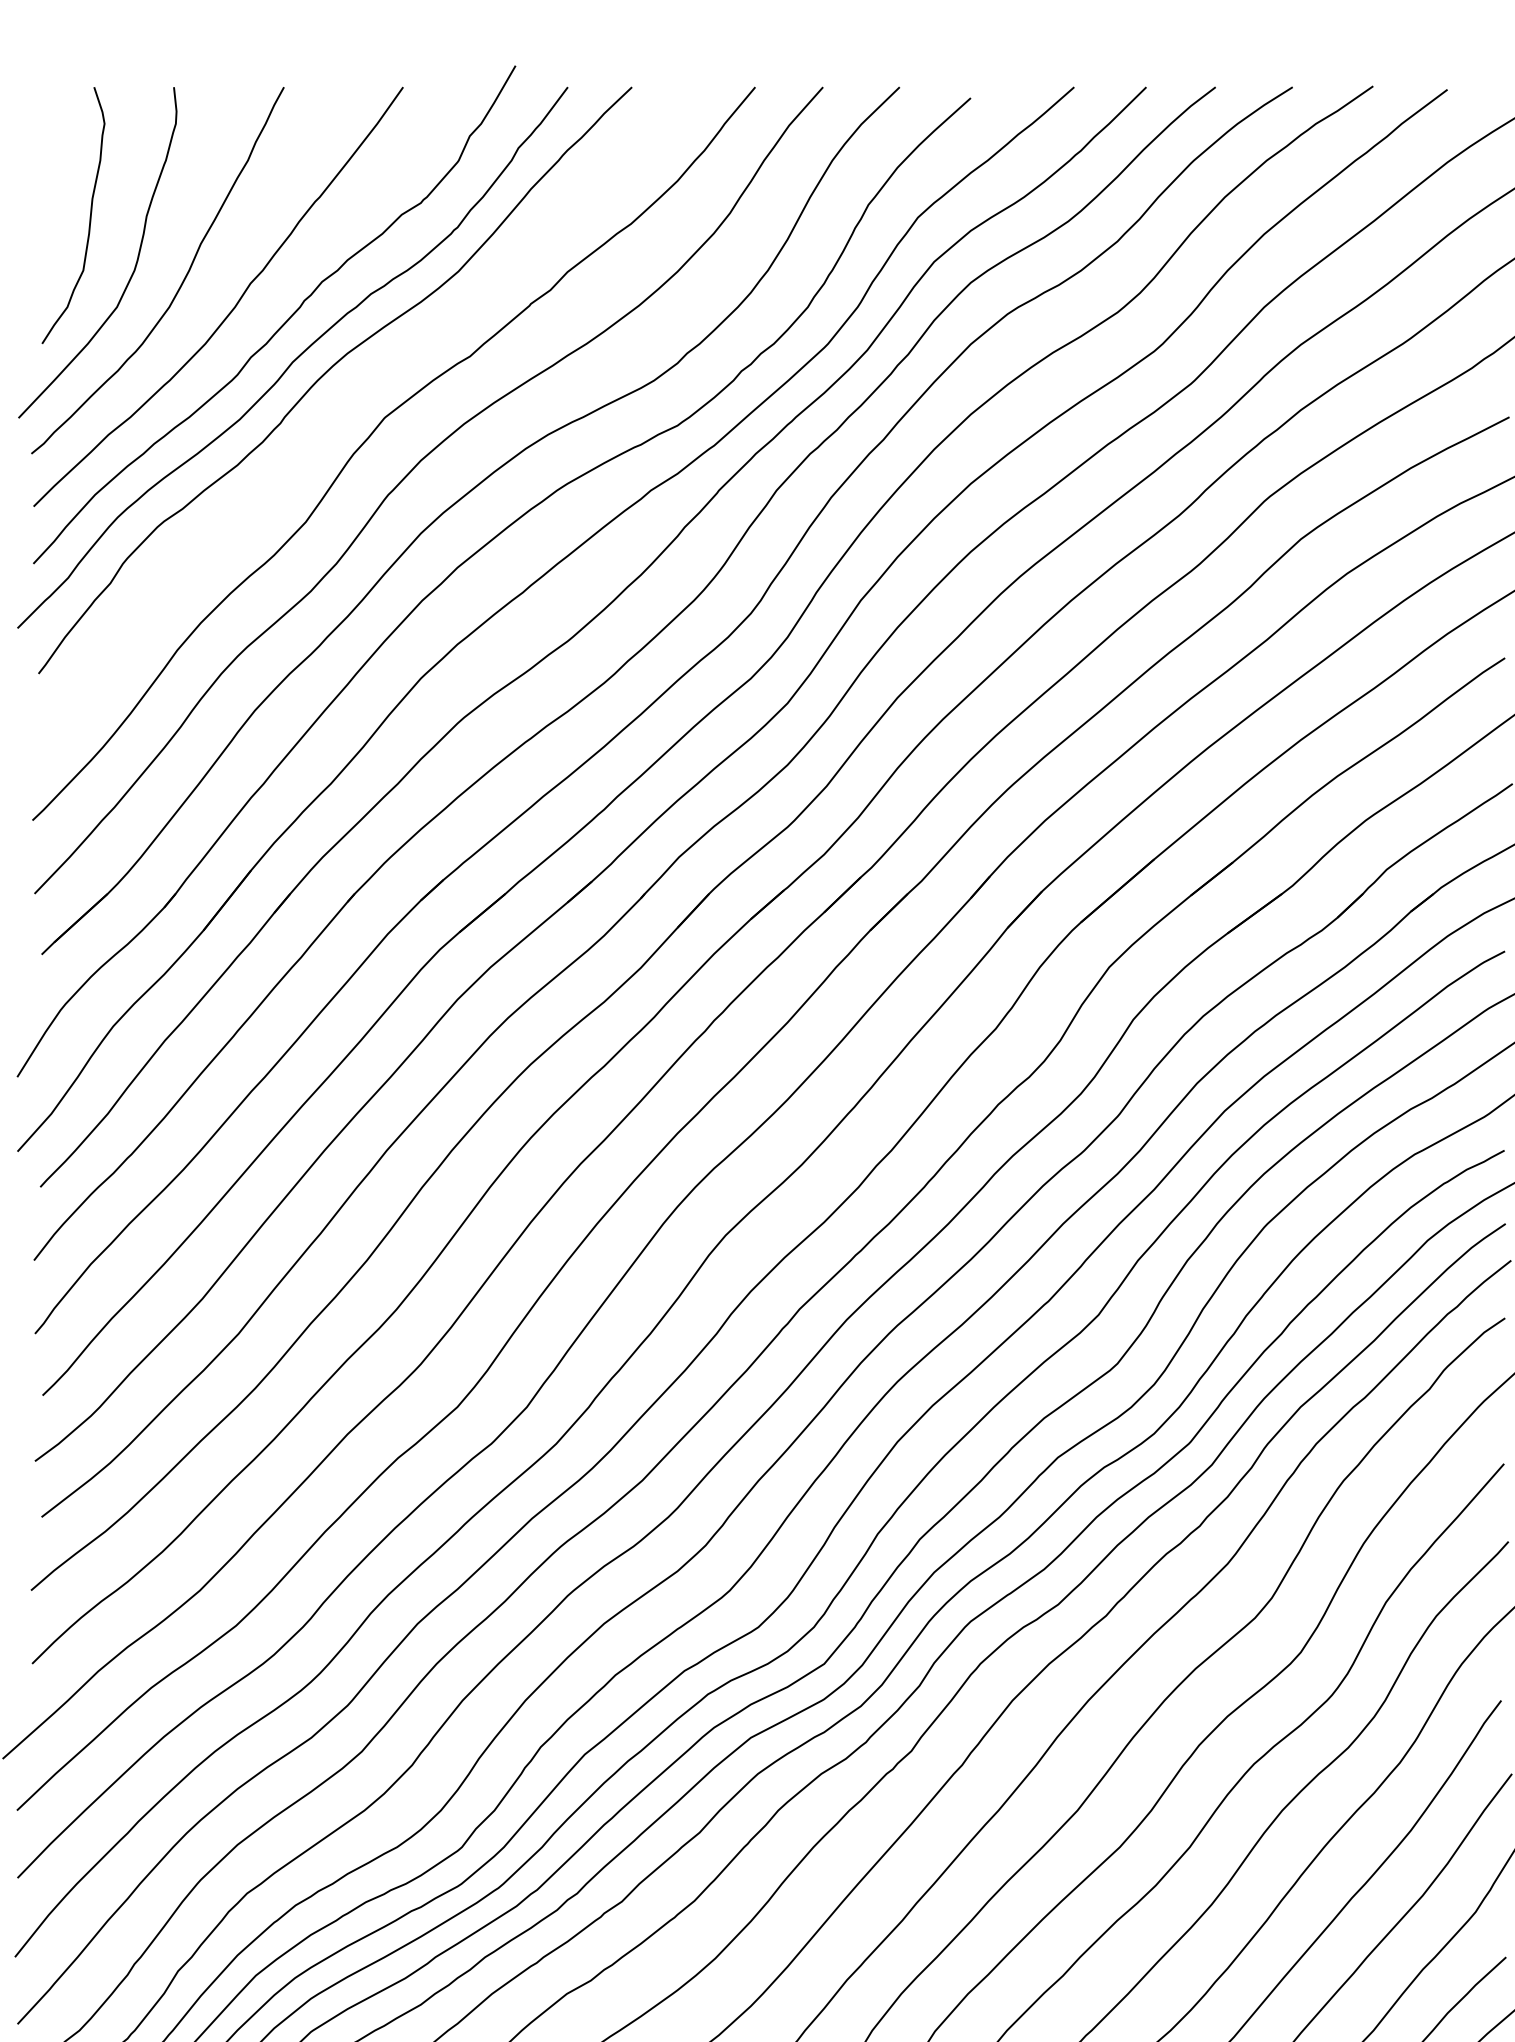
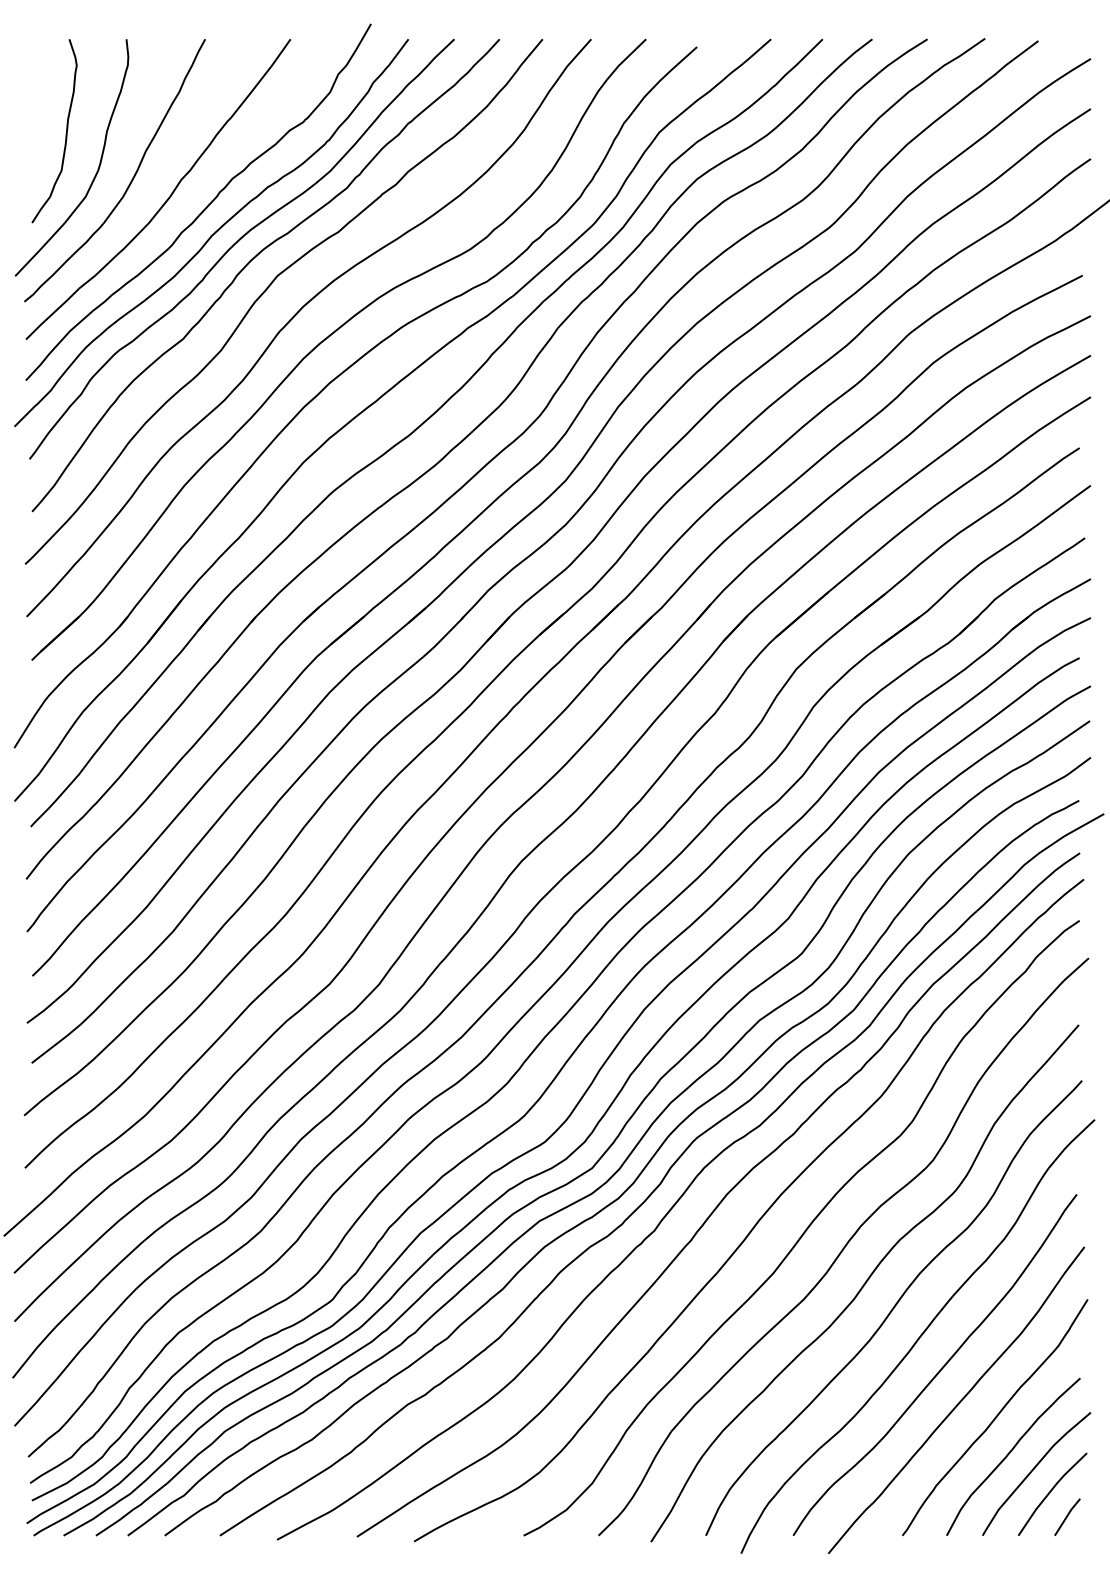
curve: (348, 397) -> (251, 261), added

